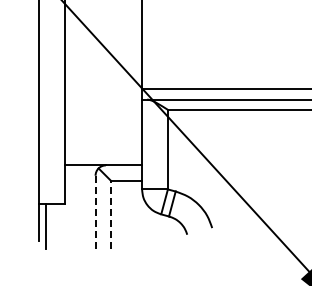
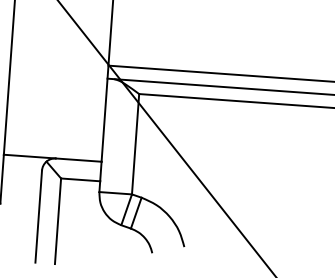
line: (95, 212) -> (38, 216), dashed -> solid
line: (111, 214) -> (58, 220), dashed -> solid

